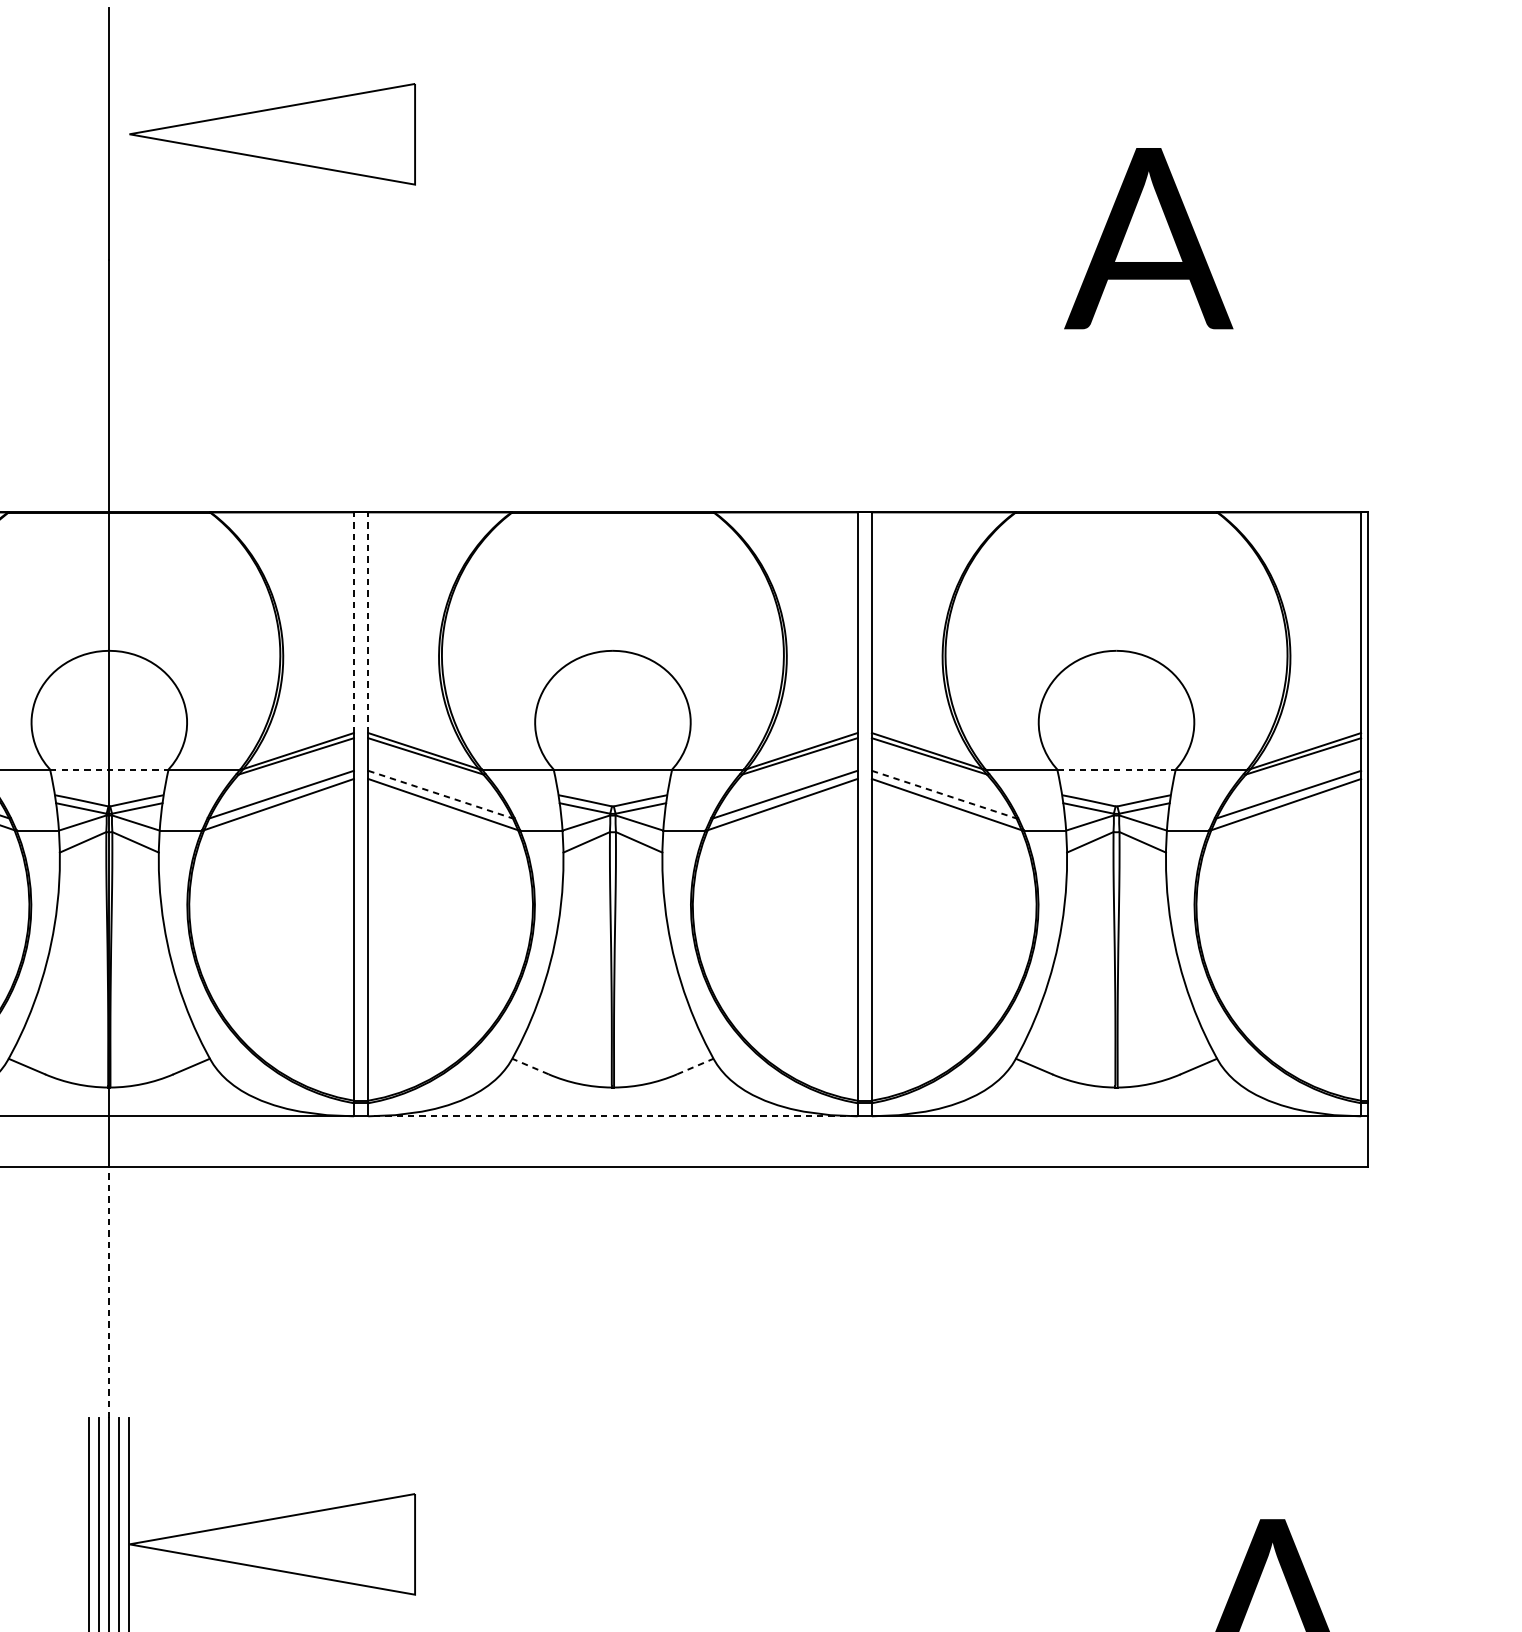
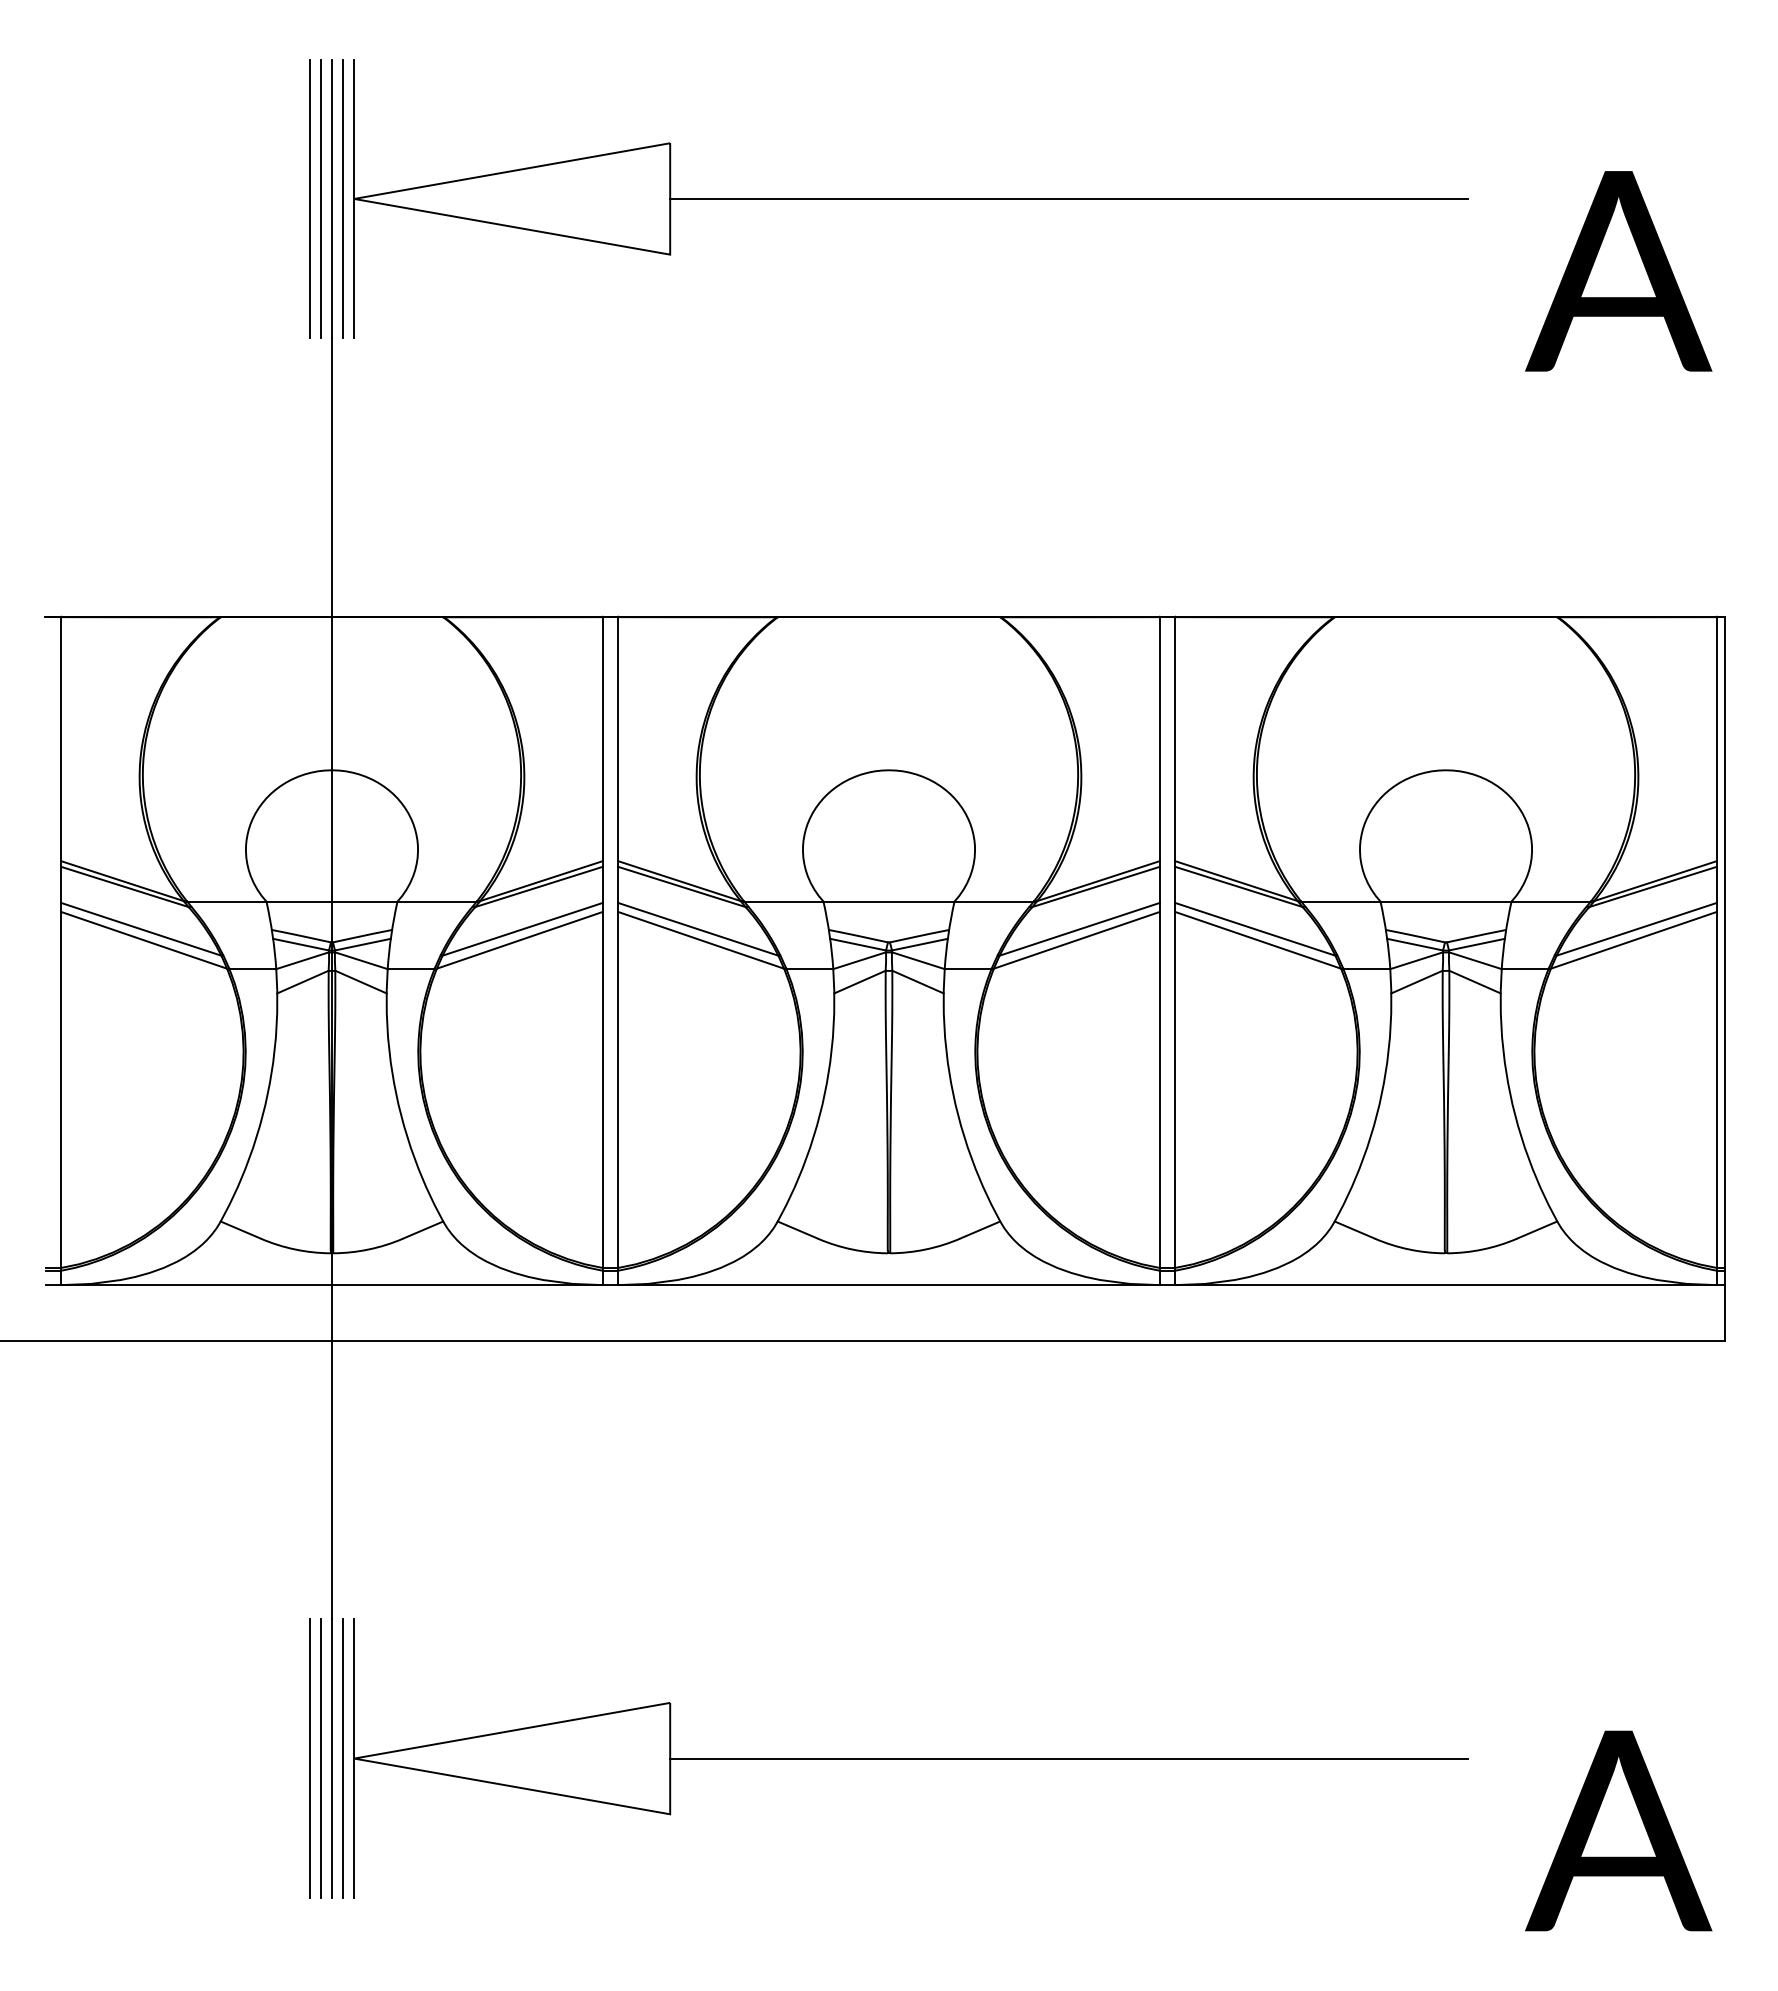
line: (89, 133) -> (309, 198), added
line: (98, 133) -> (320, 198), added
line: (119, 133) -> (343, 198), added
line: (129, 133) -> (354, 198), added
line: (776, 133) -> (1069, 198), added
text: (1148, 238) -> (1618, 271), moved
line: (353, 622) -> (602, 738), dashed -> solid
line: (368, 622) -> (618, 738), dashed -> solid
line: (109, 769) -> (332, 901), dashed -> solid
line: (1116, 769) -> (1446, 901), dashed -> solid
line: (440, 794) -> (698, 929), dashed -> solid
line: (944, 794) -> (1255, 929), dashed -> solid
line: (530, 1066) -> (797, 1230), dashed -> solid
line: (695, 1066) -> (980, 1230), dashed -> solid
line: (612, 1116) -> (888, 1285), dashed -> solid
line: (108, 1292) -> (331, 1479), dashed -> solid
line: (776, 1544) -> (1069, 1758), added

